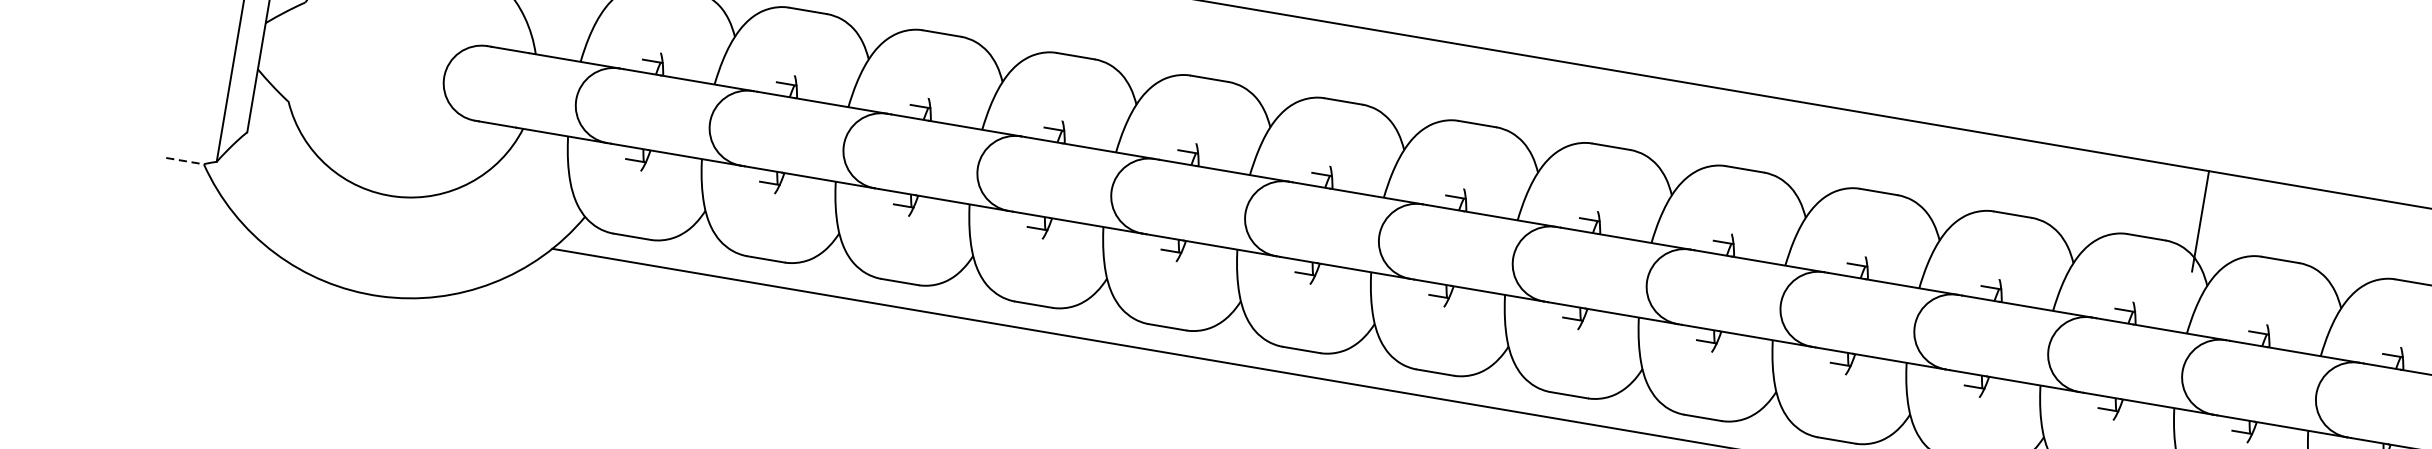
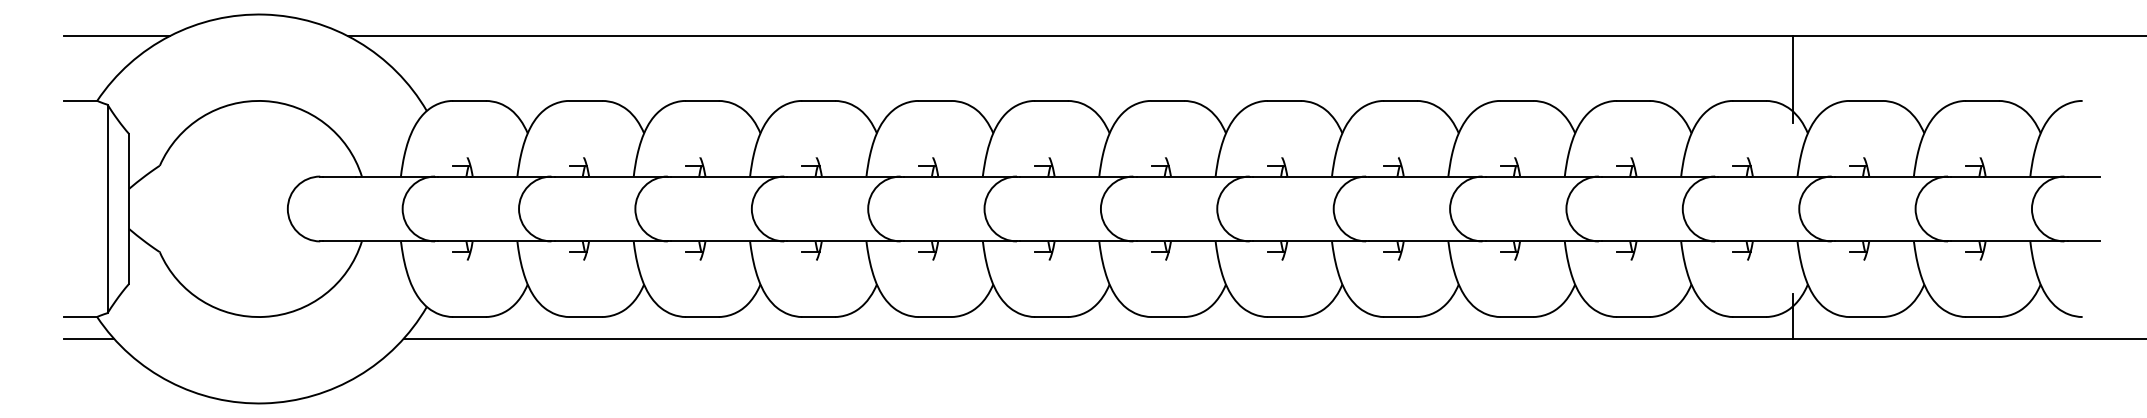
line: (185, 161) -> (81, 317), dashed -> solid
line: (189, 187) -> (88, 338), added

